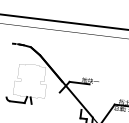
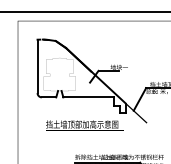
line: (9, 70) -> (37, 66), added
line: (56, 107) -> (88, 97), added

